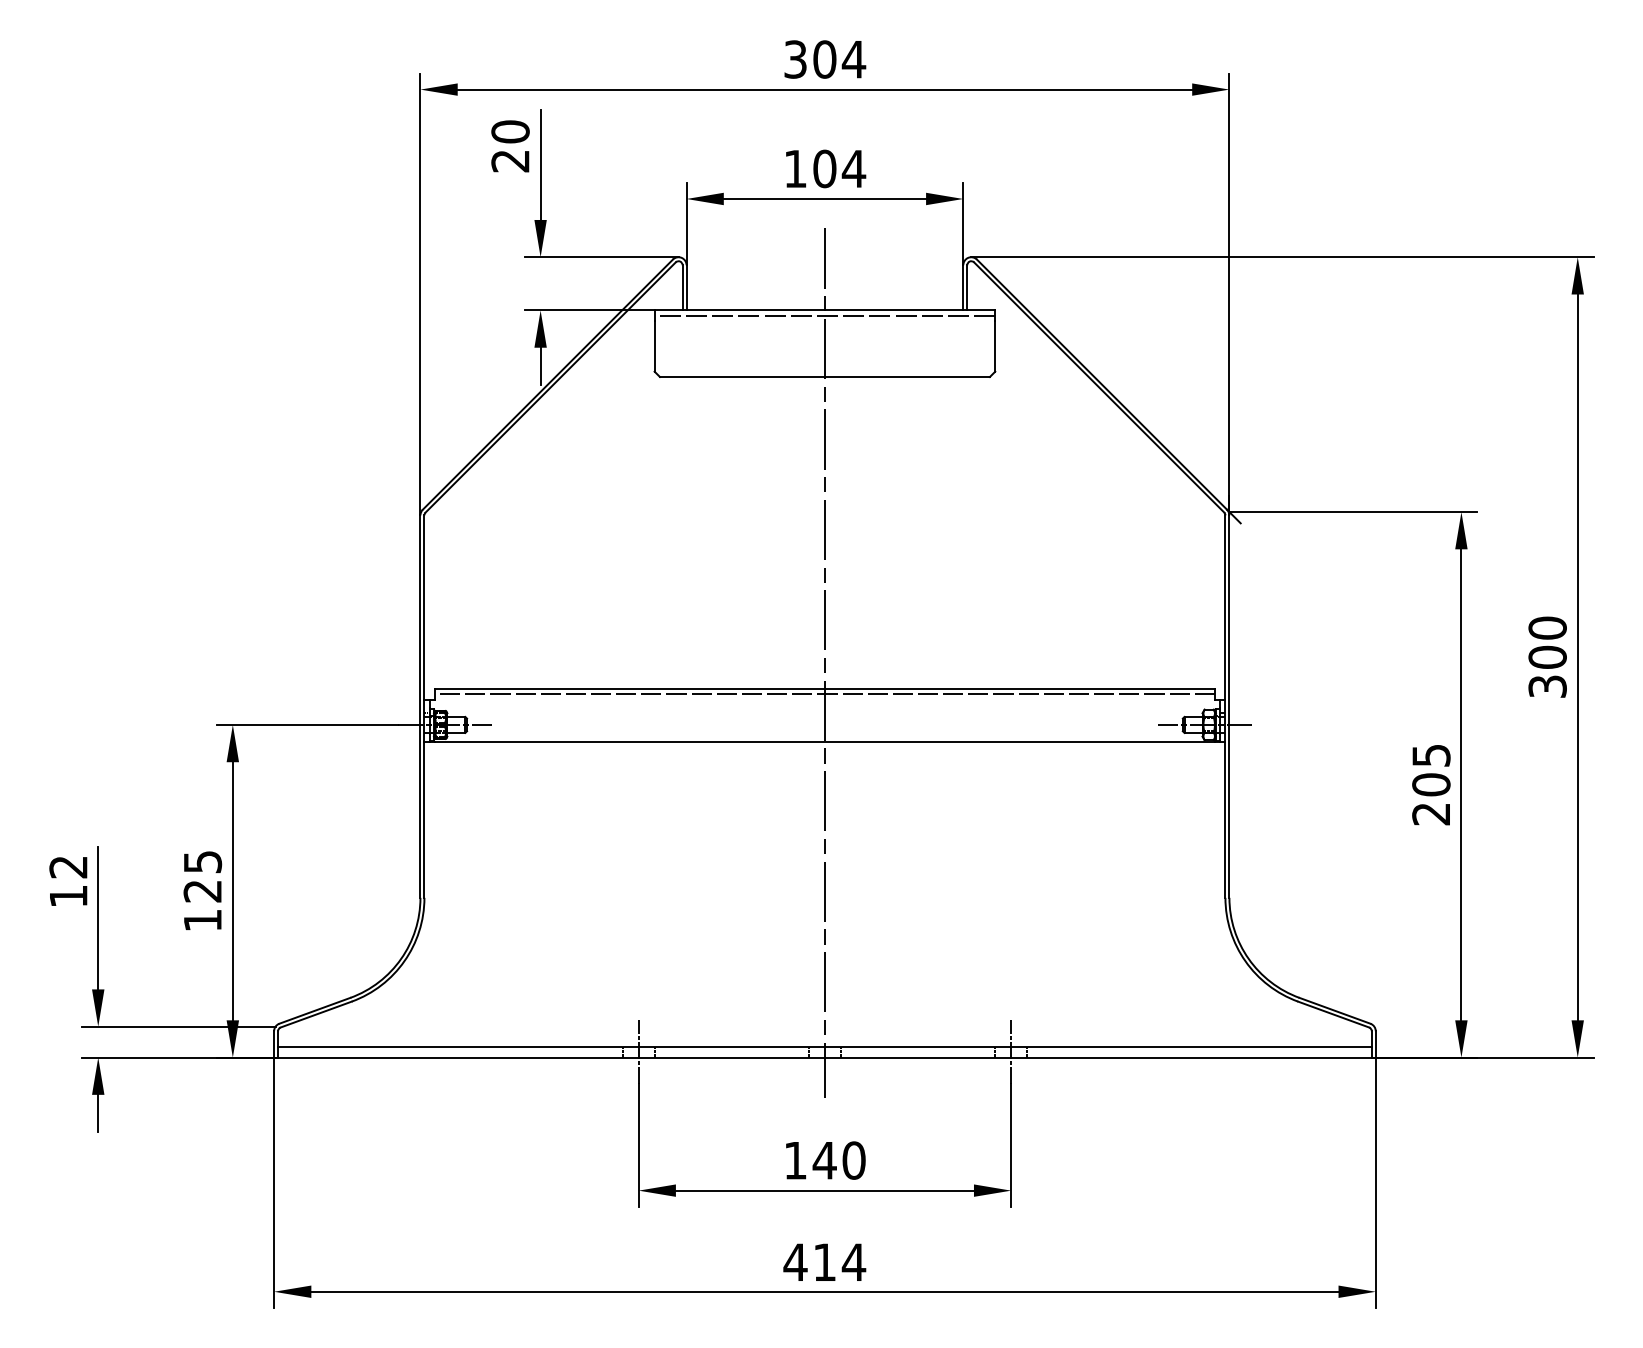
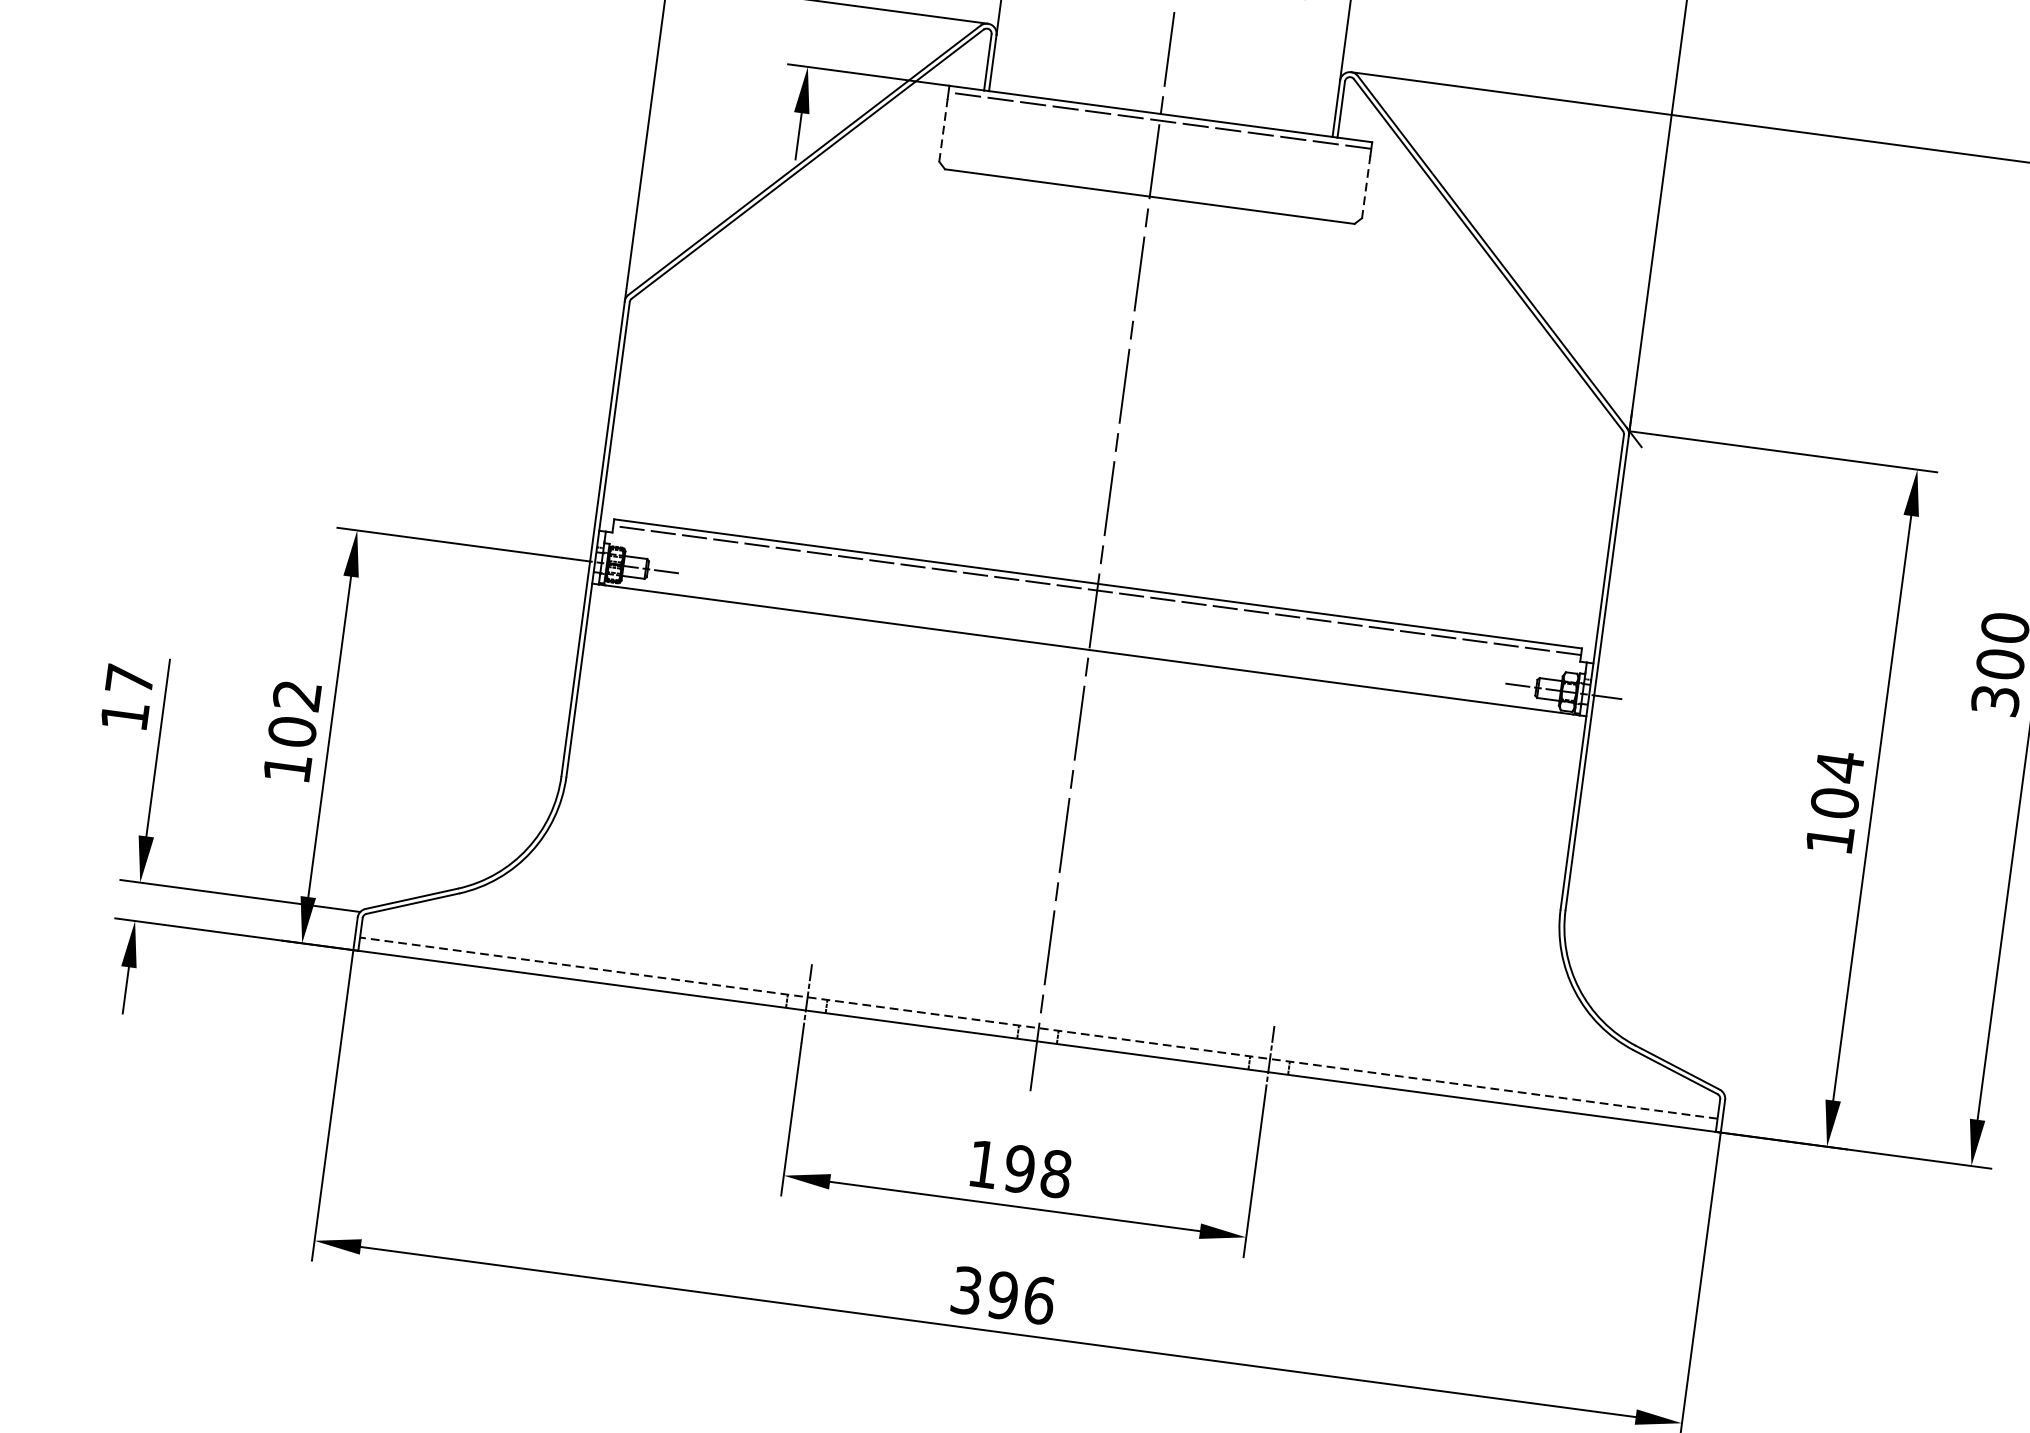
line: (654, 345) -> (943, 129), solid -> dashed
line: (995, 346) -> (1366, 186), solid -> dashed
text: (1431, 784) -> (1835, 802), 205 -> 104
text: (68, 867) -> (129, 680), 12 -> 17
text: (202, 876) -> (294, 713), 125 -> 102
line: (824, 1046) -> (1038, 1027), solid -> dashed
text: (838, 1160) -> (1036, 1171), 140 -> 198
text: (824, 1262) -> (1002, 1295), 414 -> 396

